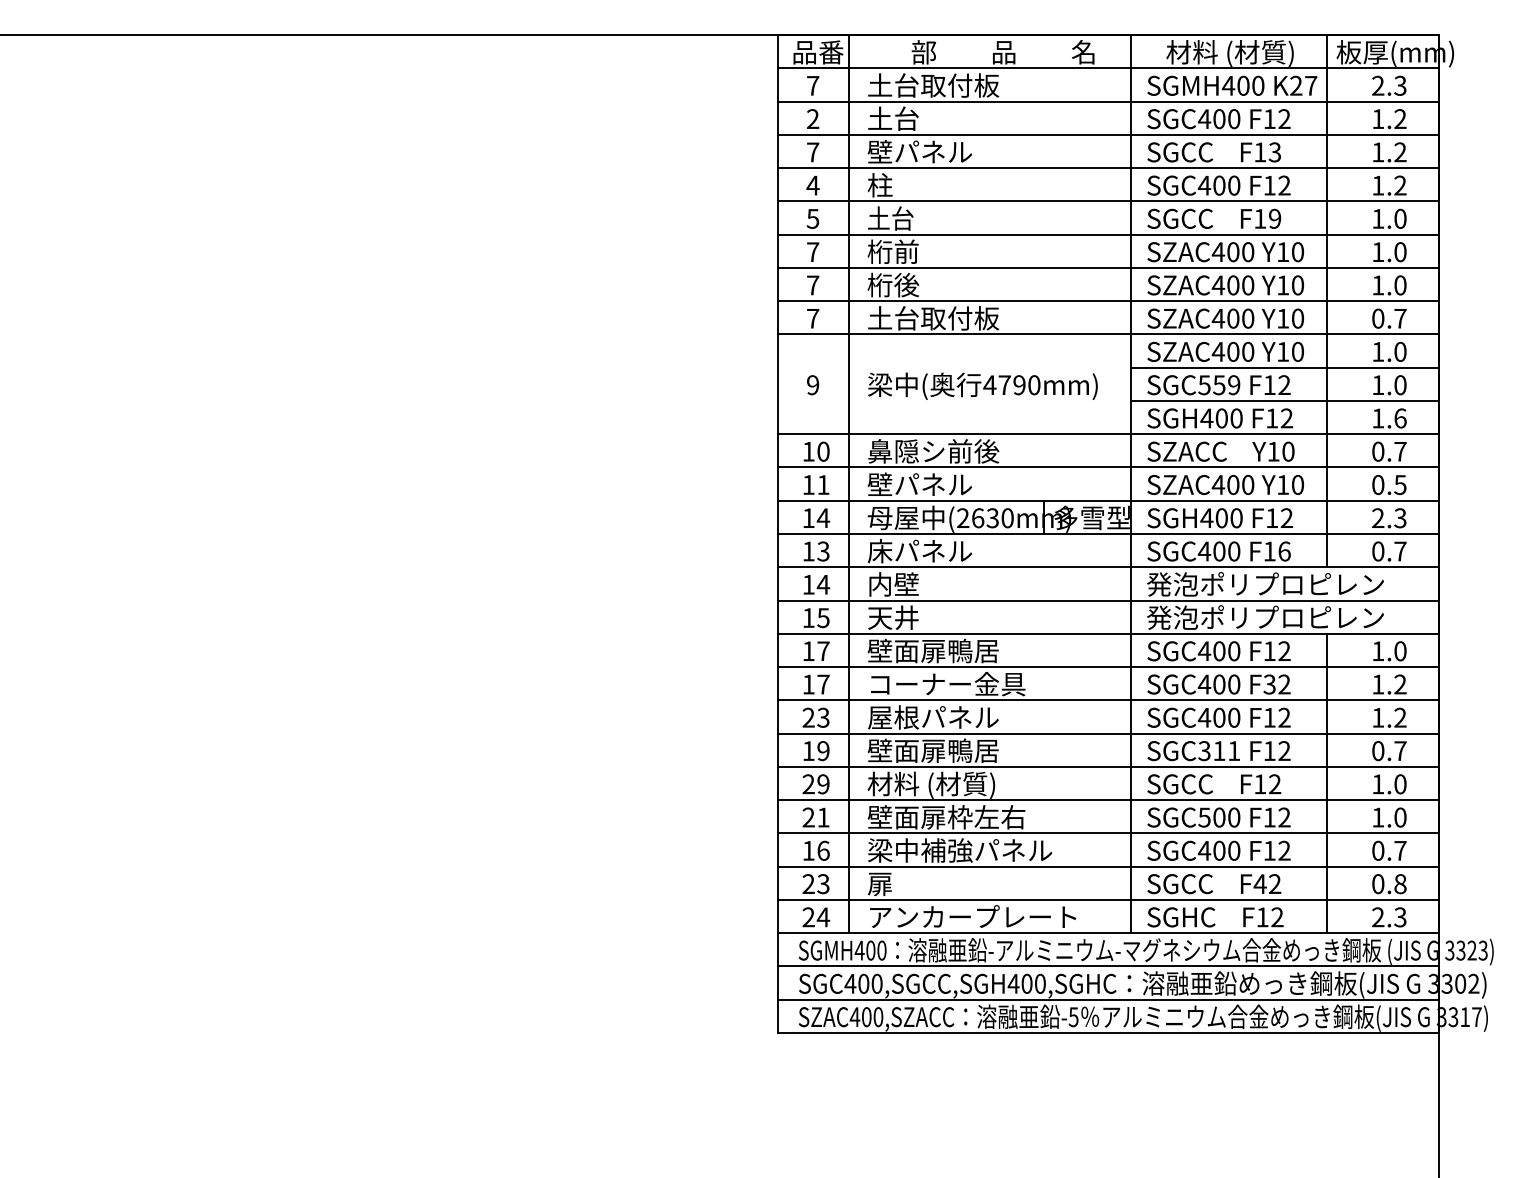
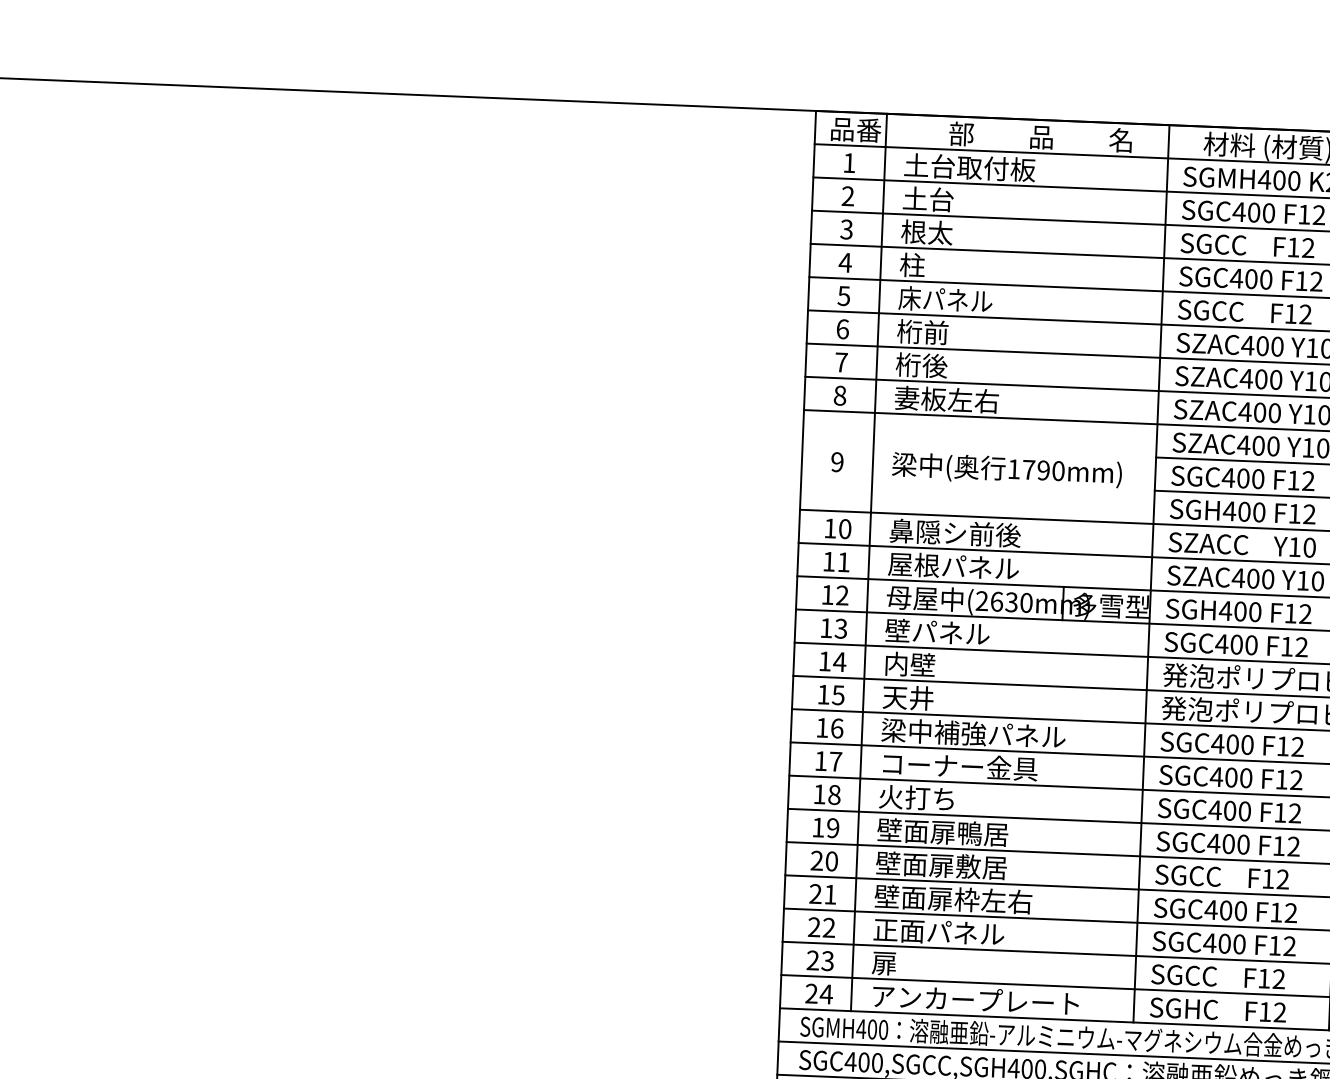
text: (813, 85) -> (849, 162), 7 -> 1
text: (919, 151) -> (953, 232), 壁パネル -> 根太
text: (812, 152) -> (846, 229), 7 -> 3
text: (1274, 152) -> (1307, 248), F13 -> F12
text: (914, 218) -> (945, 299), 土台 -> 床パネル
text: (1275, 218) -> (1306, 314), F19 -> F12
text: (813, 252) -> (843, 329), 7 -> 6
text: (813, 318) -> (840, 395), 7 -> 8
text: (933, 318) -> (960, 400), 土台取付板 -> 妻板左右
text: (989, 384) -> (1013, 468), 4790mm) -> 1790mm)
text: (1218, 385) -> (1242, 478), SGC559 -> SGC400
text: (932, 484) -> (952, 566), 壁パネル -> 屋根パネル
text: (823, 517) -> (842, 594), 14 -> 12
text: (879, 550) -> (897, 630), 床パネル -> 壁パネル
text: (1284, 551) -> (1301, 647), F16 -> F12
text: (959, 650) -> (973, 733), 壁面扉鴨居 -> 梁中補強パネル
text: (823, 651) -> (837, 728), 17 -> 16
text: (1269, 684) -> (1281, 779), F32 -> F12
text: (815, 717) -> (826, 794), 23 -> 18
text: (933, 717) -> (944, 799), 屋根パネル -> 火打ち
text: (1218, 751) -> (1227, 844), SGC311 -> SGC400
text: (823, 784) -> (831, 861), 29 -> 20
text: (932, 784) -> (940, 865), 材料 (材質) -> 壁面扉敷居
text: (1204, 817) -> (1211, 909), SGC500 -> SGC400
text: (815, 850) -> (821, 927), 16 -> 22
text: (960, 850) -> (966, 933), 梁中補強パネル -> 正面パネル
text: (1259, 883) -> (1263, 978), F42 -> F12

